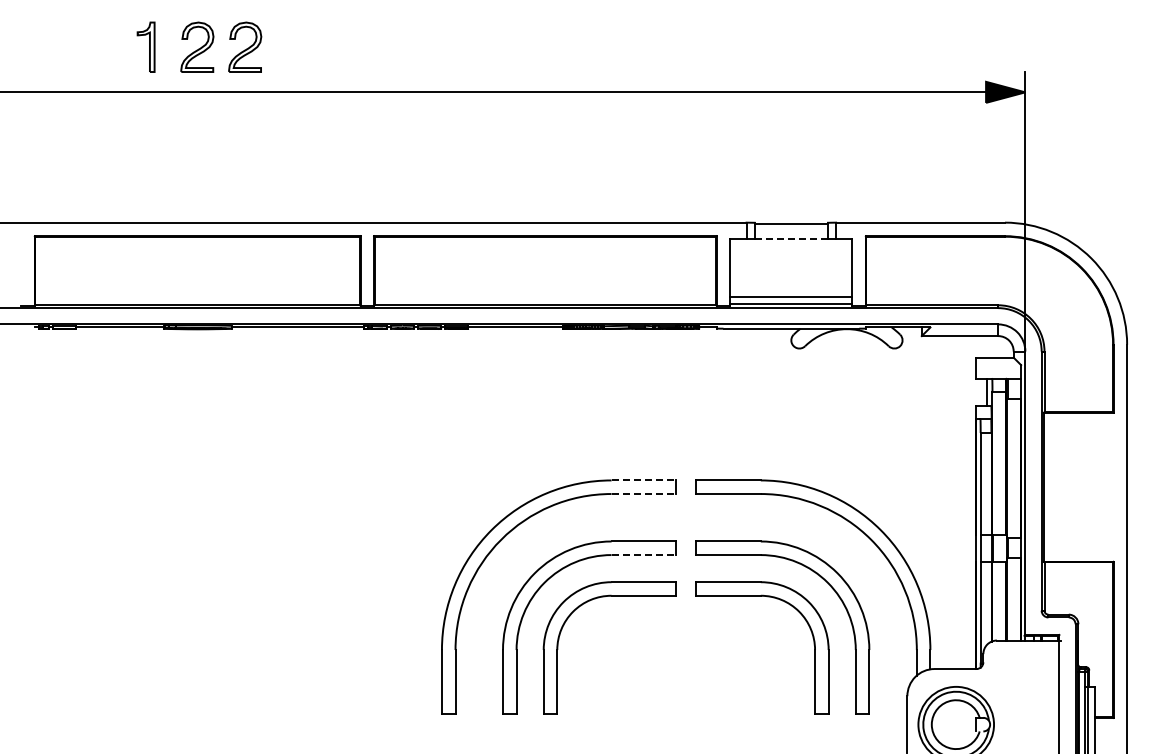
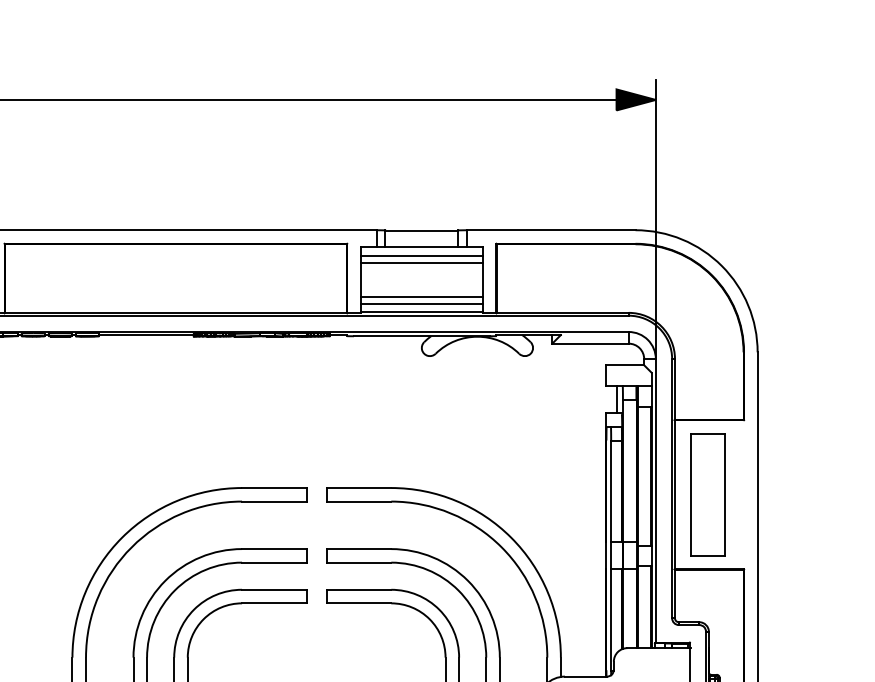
line: (791, 238) -> (421, 246), dashed -> solid
line: (791, 248) -> (421, 256), added
line: (791, 255) -> (421, 263), added
line: (791, 289) -> (421, 297), added
line: (644, 480) -> (274, 488), dashed -> solid
part: (1077, 486) -> (707, 494), added
line: (644, 494) -> (274, 502), dashed -> solid
line: (644, 555) -> (274, 563), dashed -> solid

